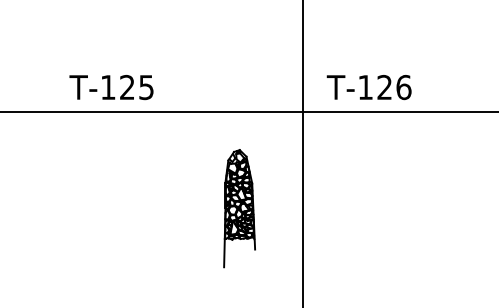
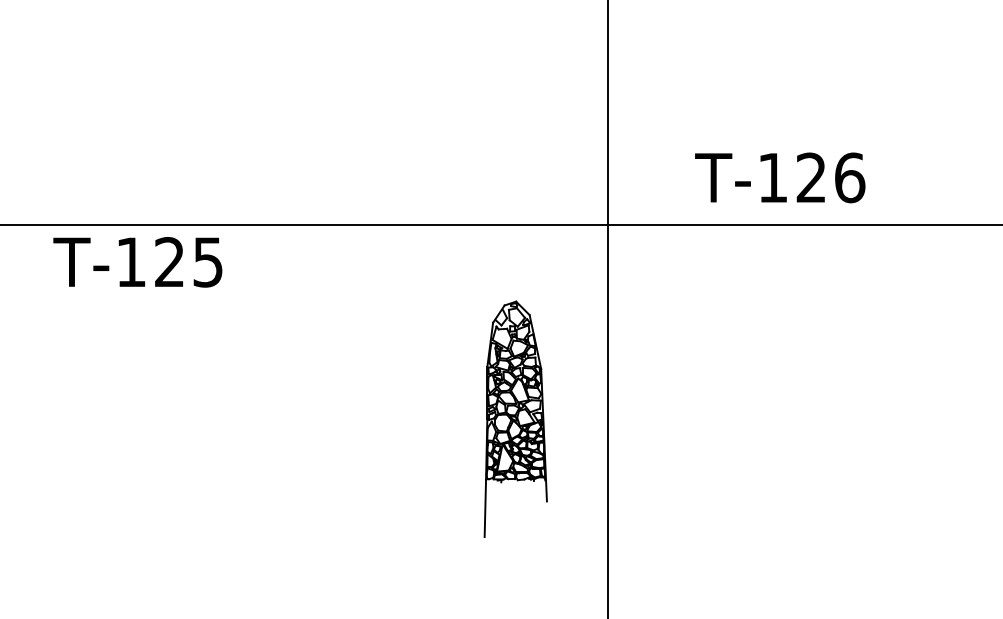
text: (111, 87) -> (137, 262), moved
text: (368, 87) -> (778, 177), moved
part: (239, 208) -> (515, 419), moved

